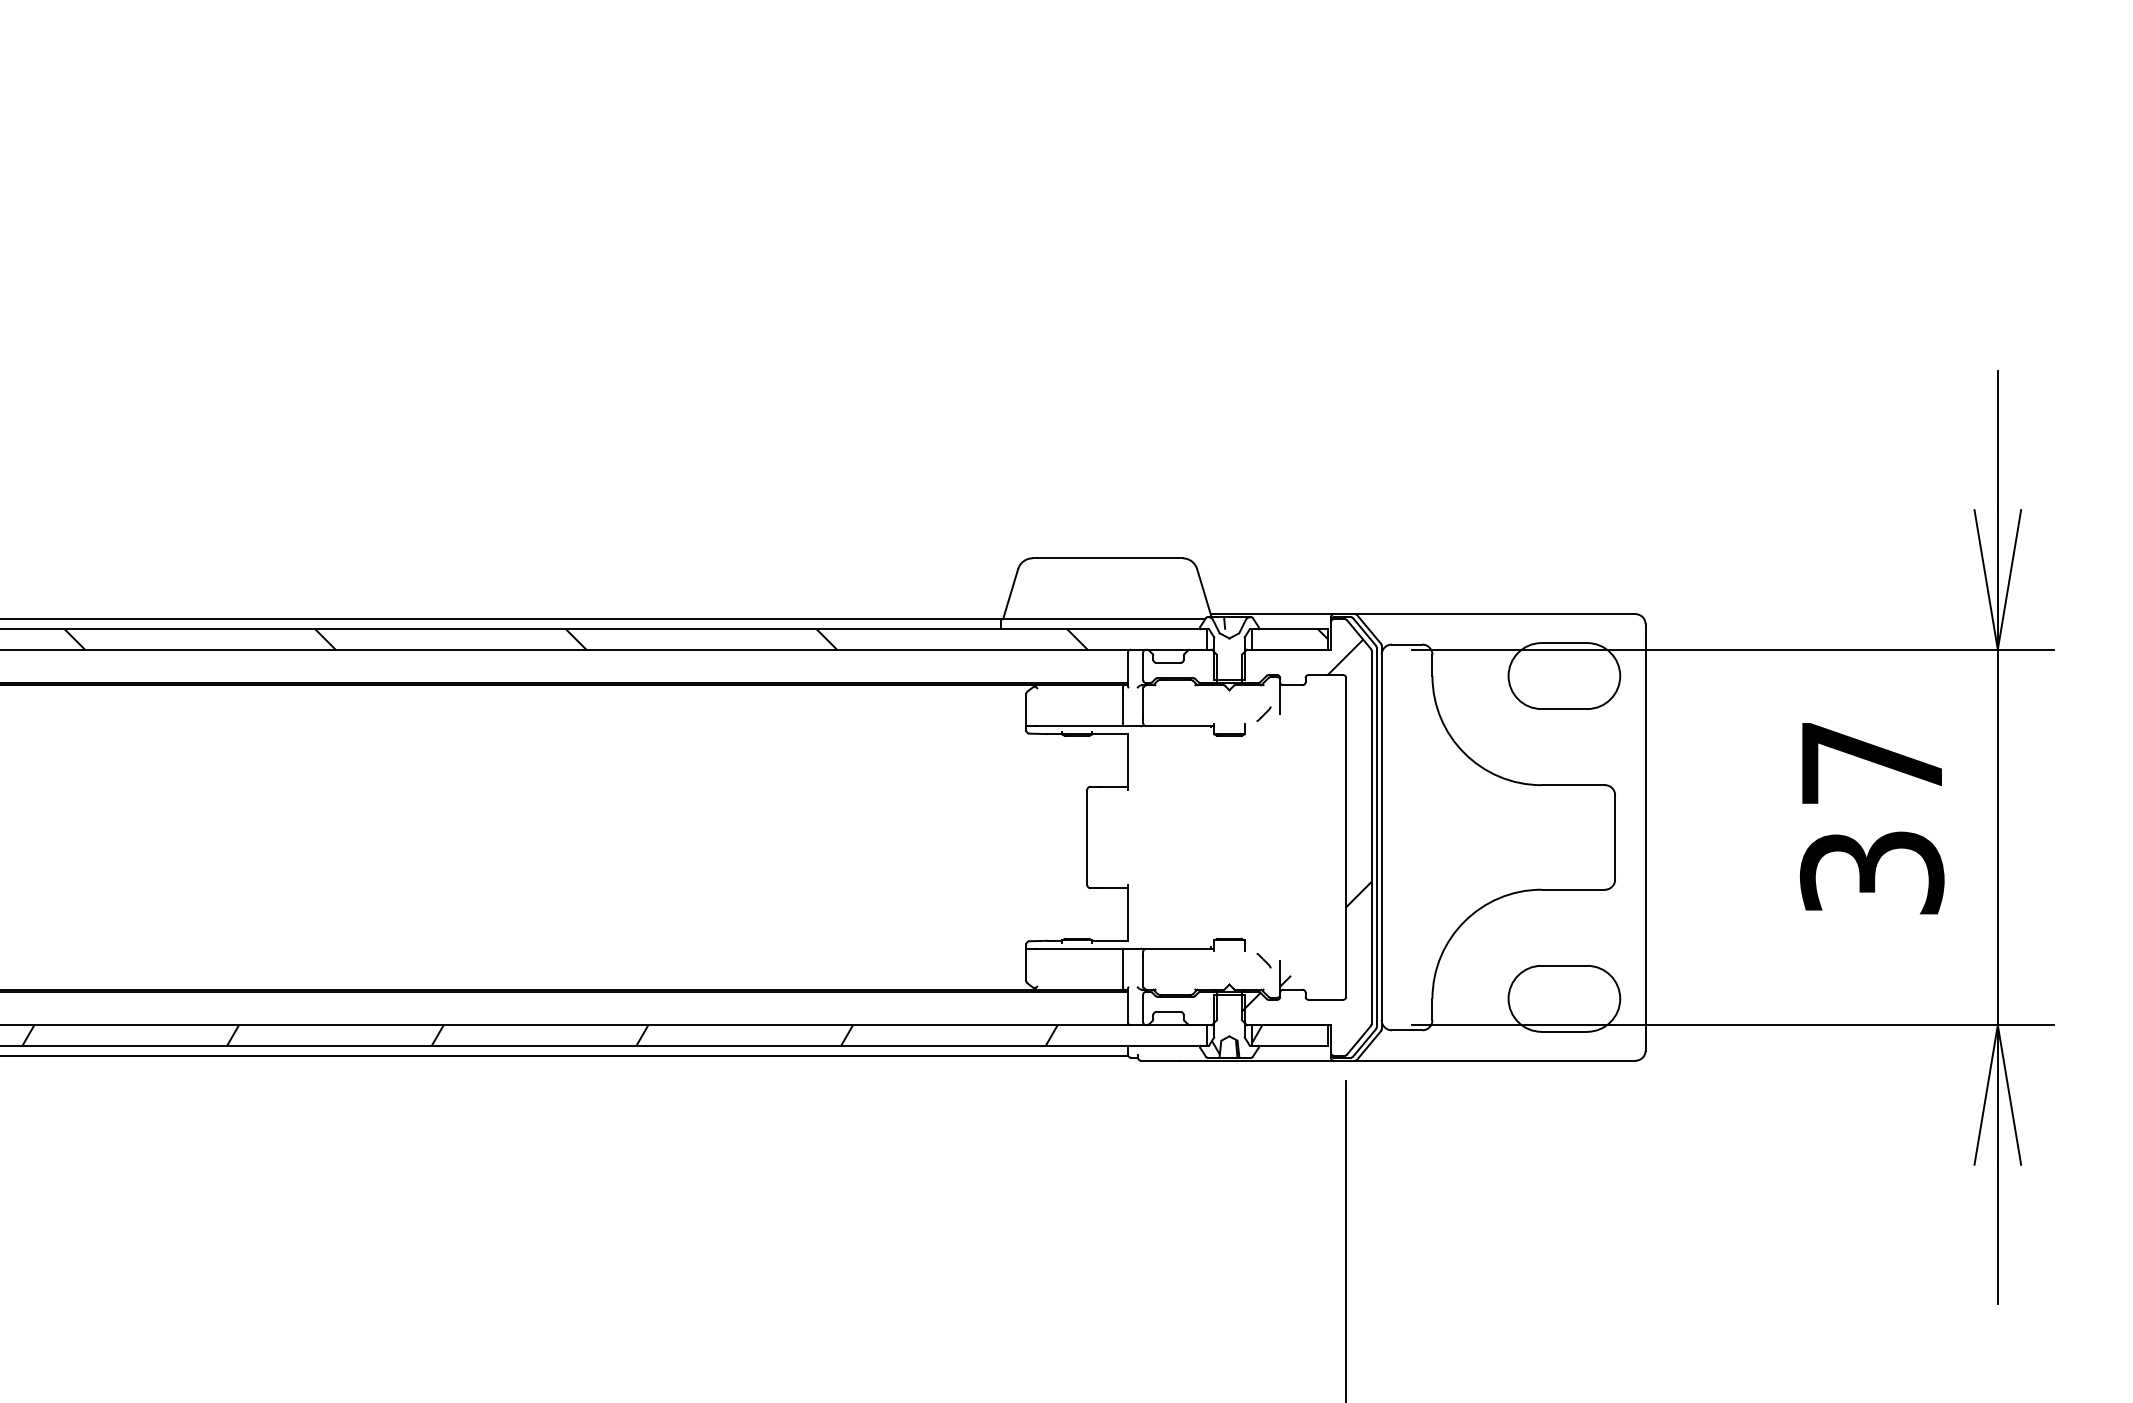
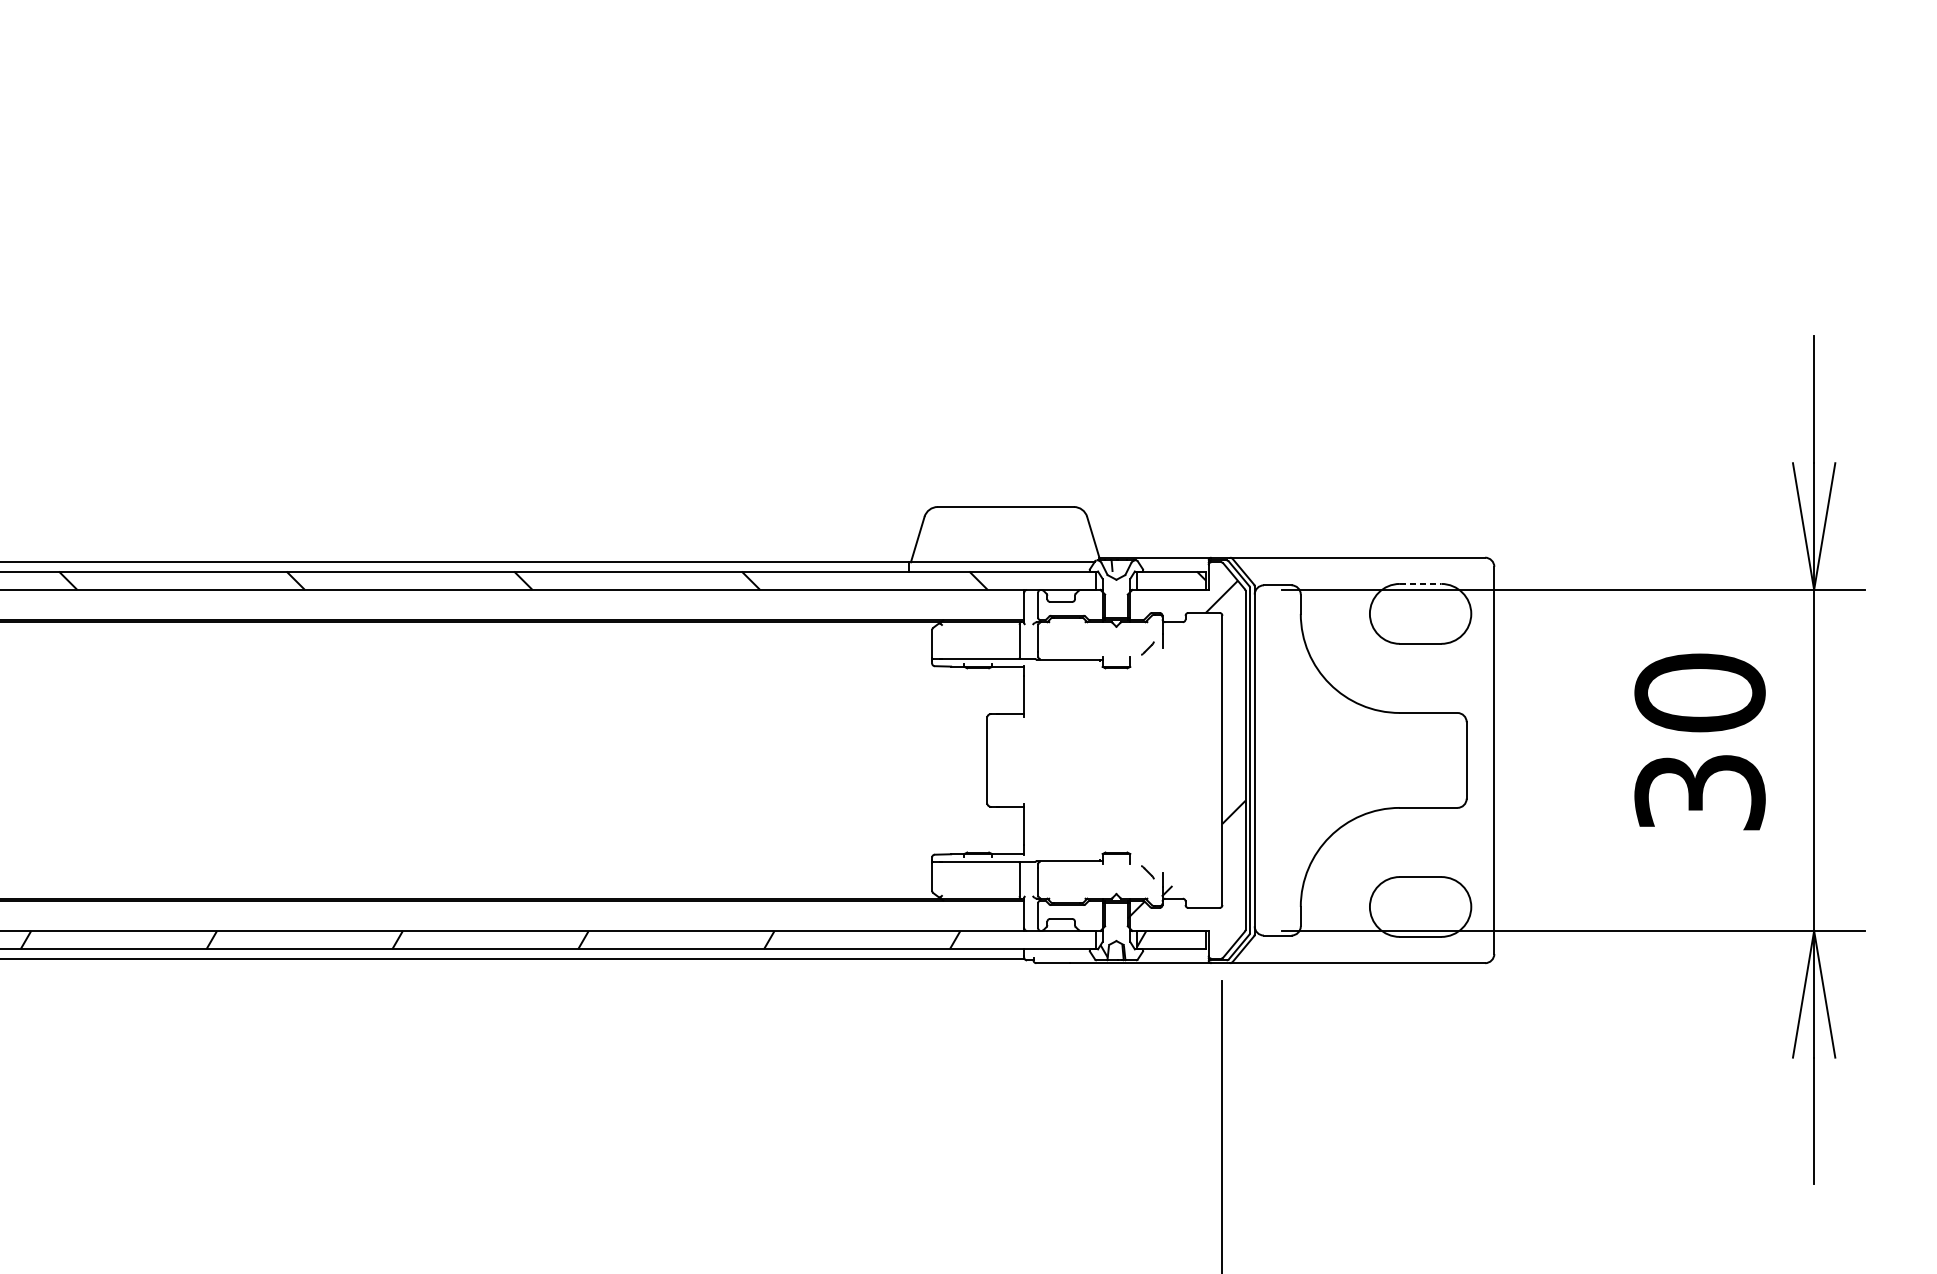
line: (1564, 643) -> (1420, 584), solid -> dashed
text: (1871, 762) -> (1699, 692), 37 -> 30

